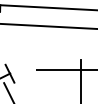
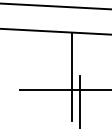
line: (74, 59) -> (71, 75), added

